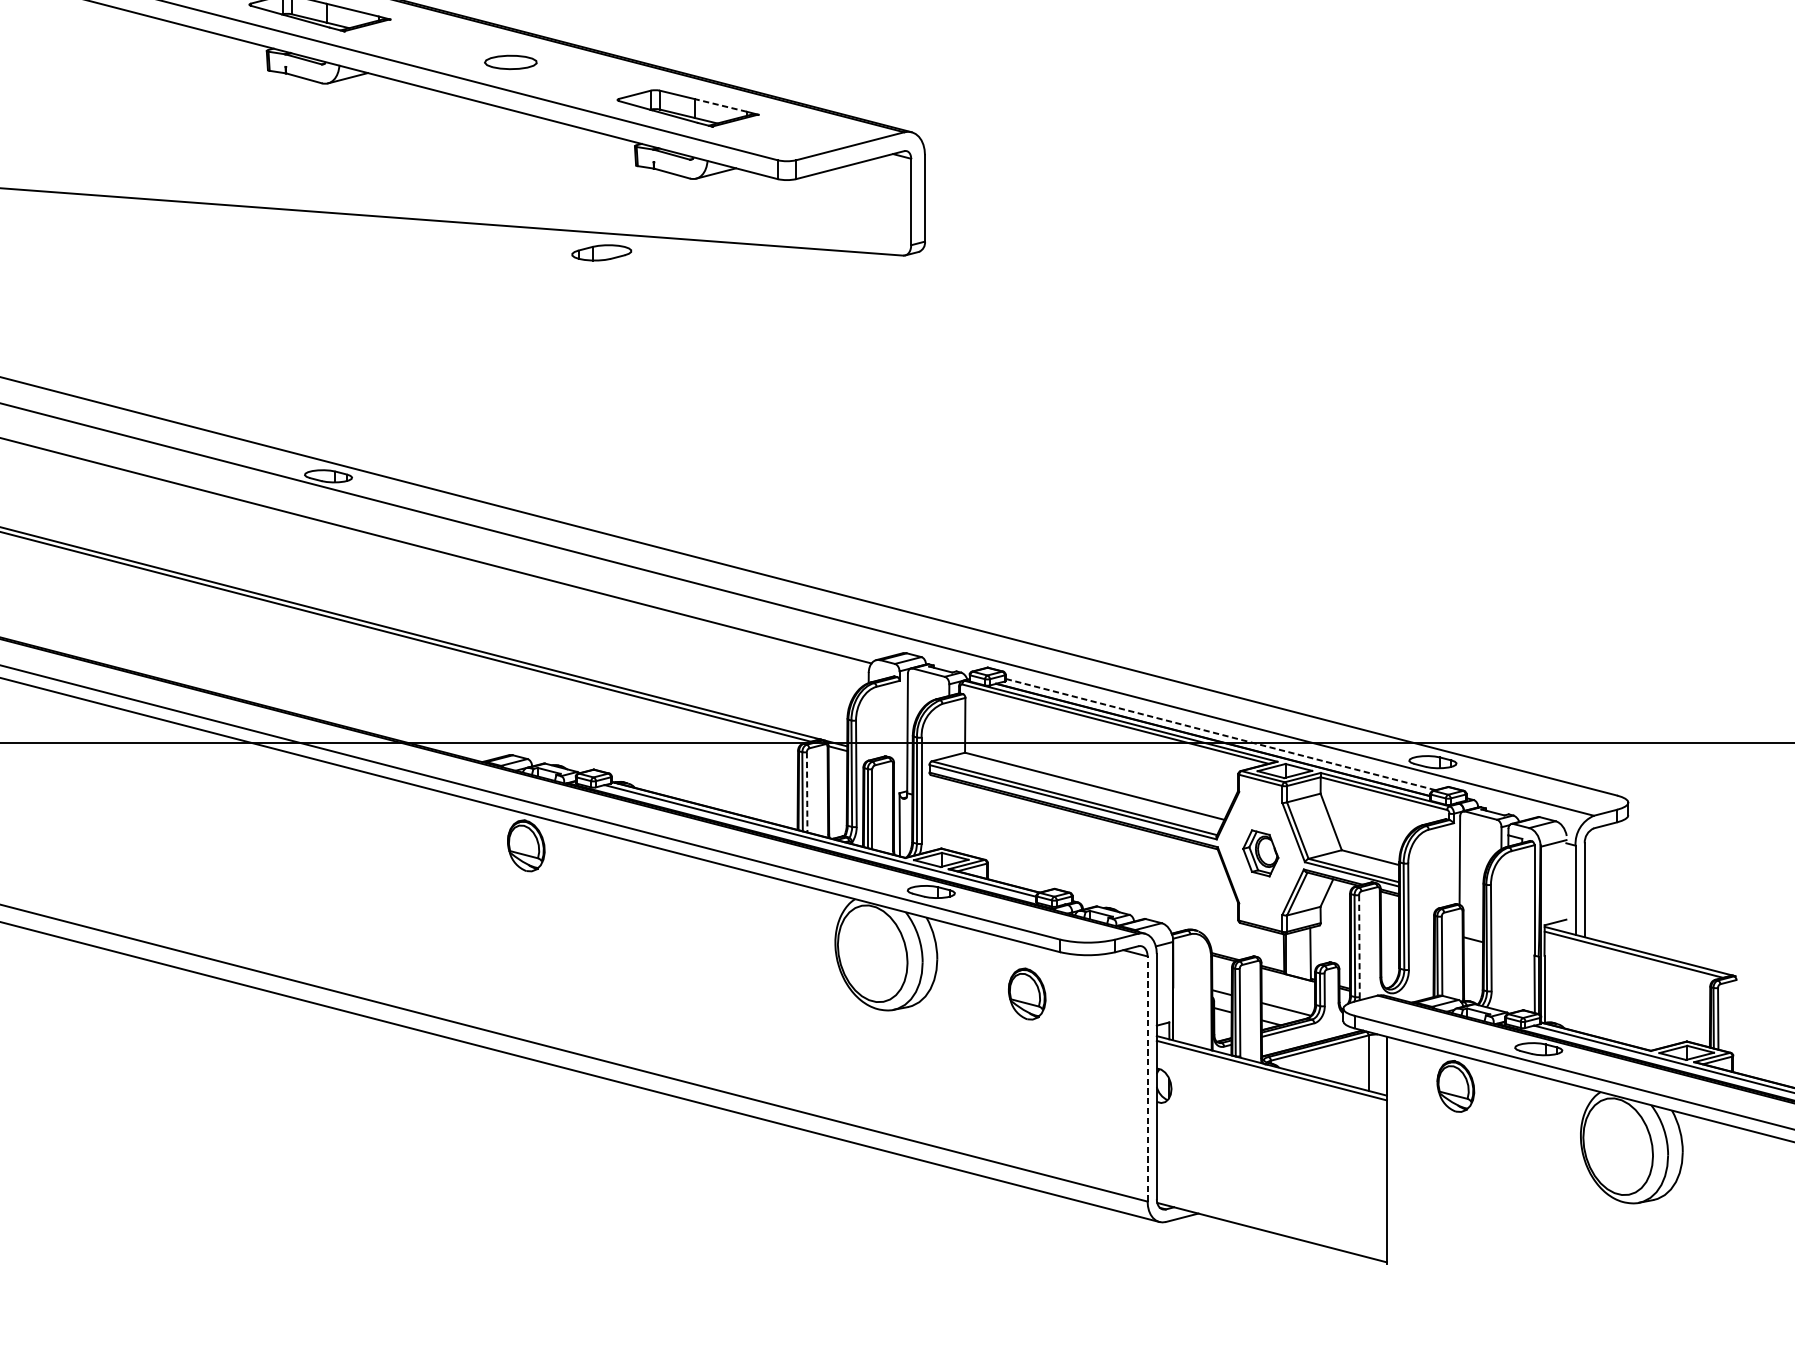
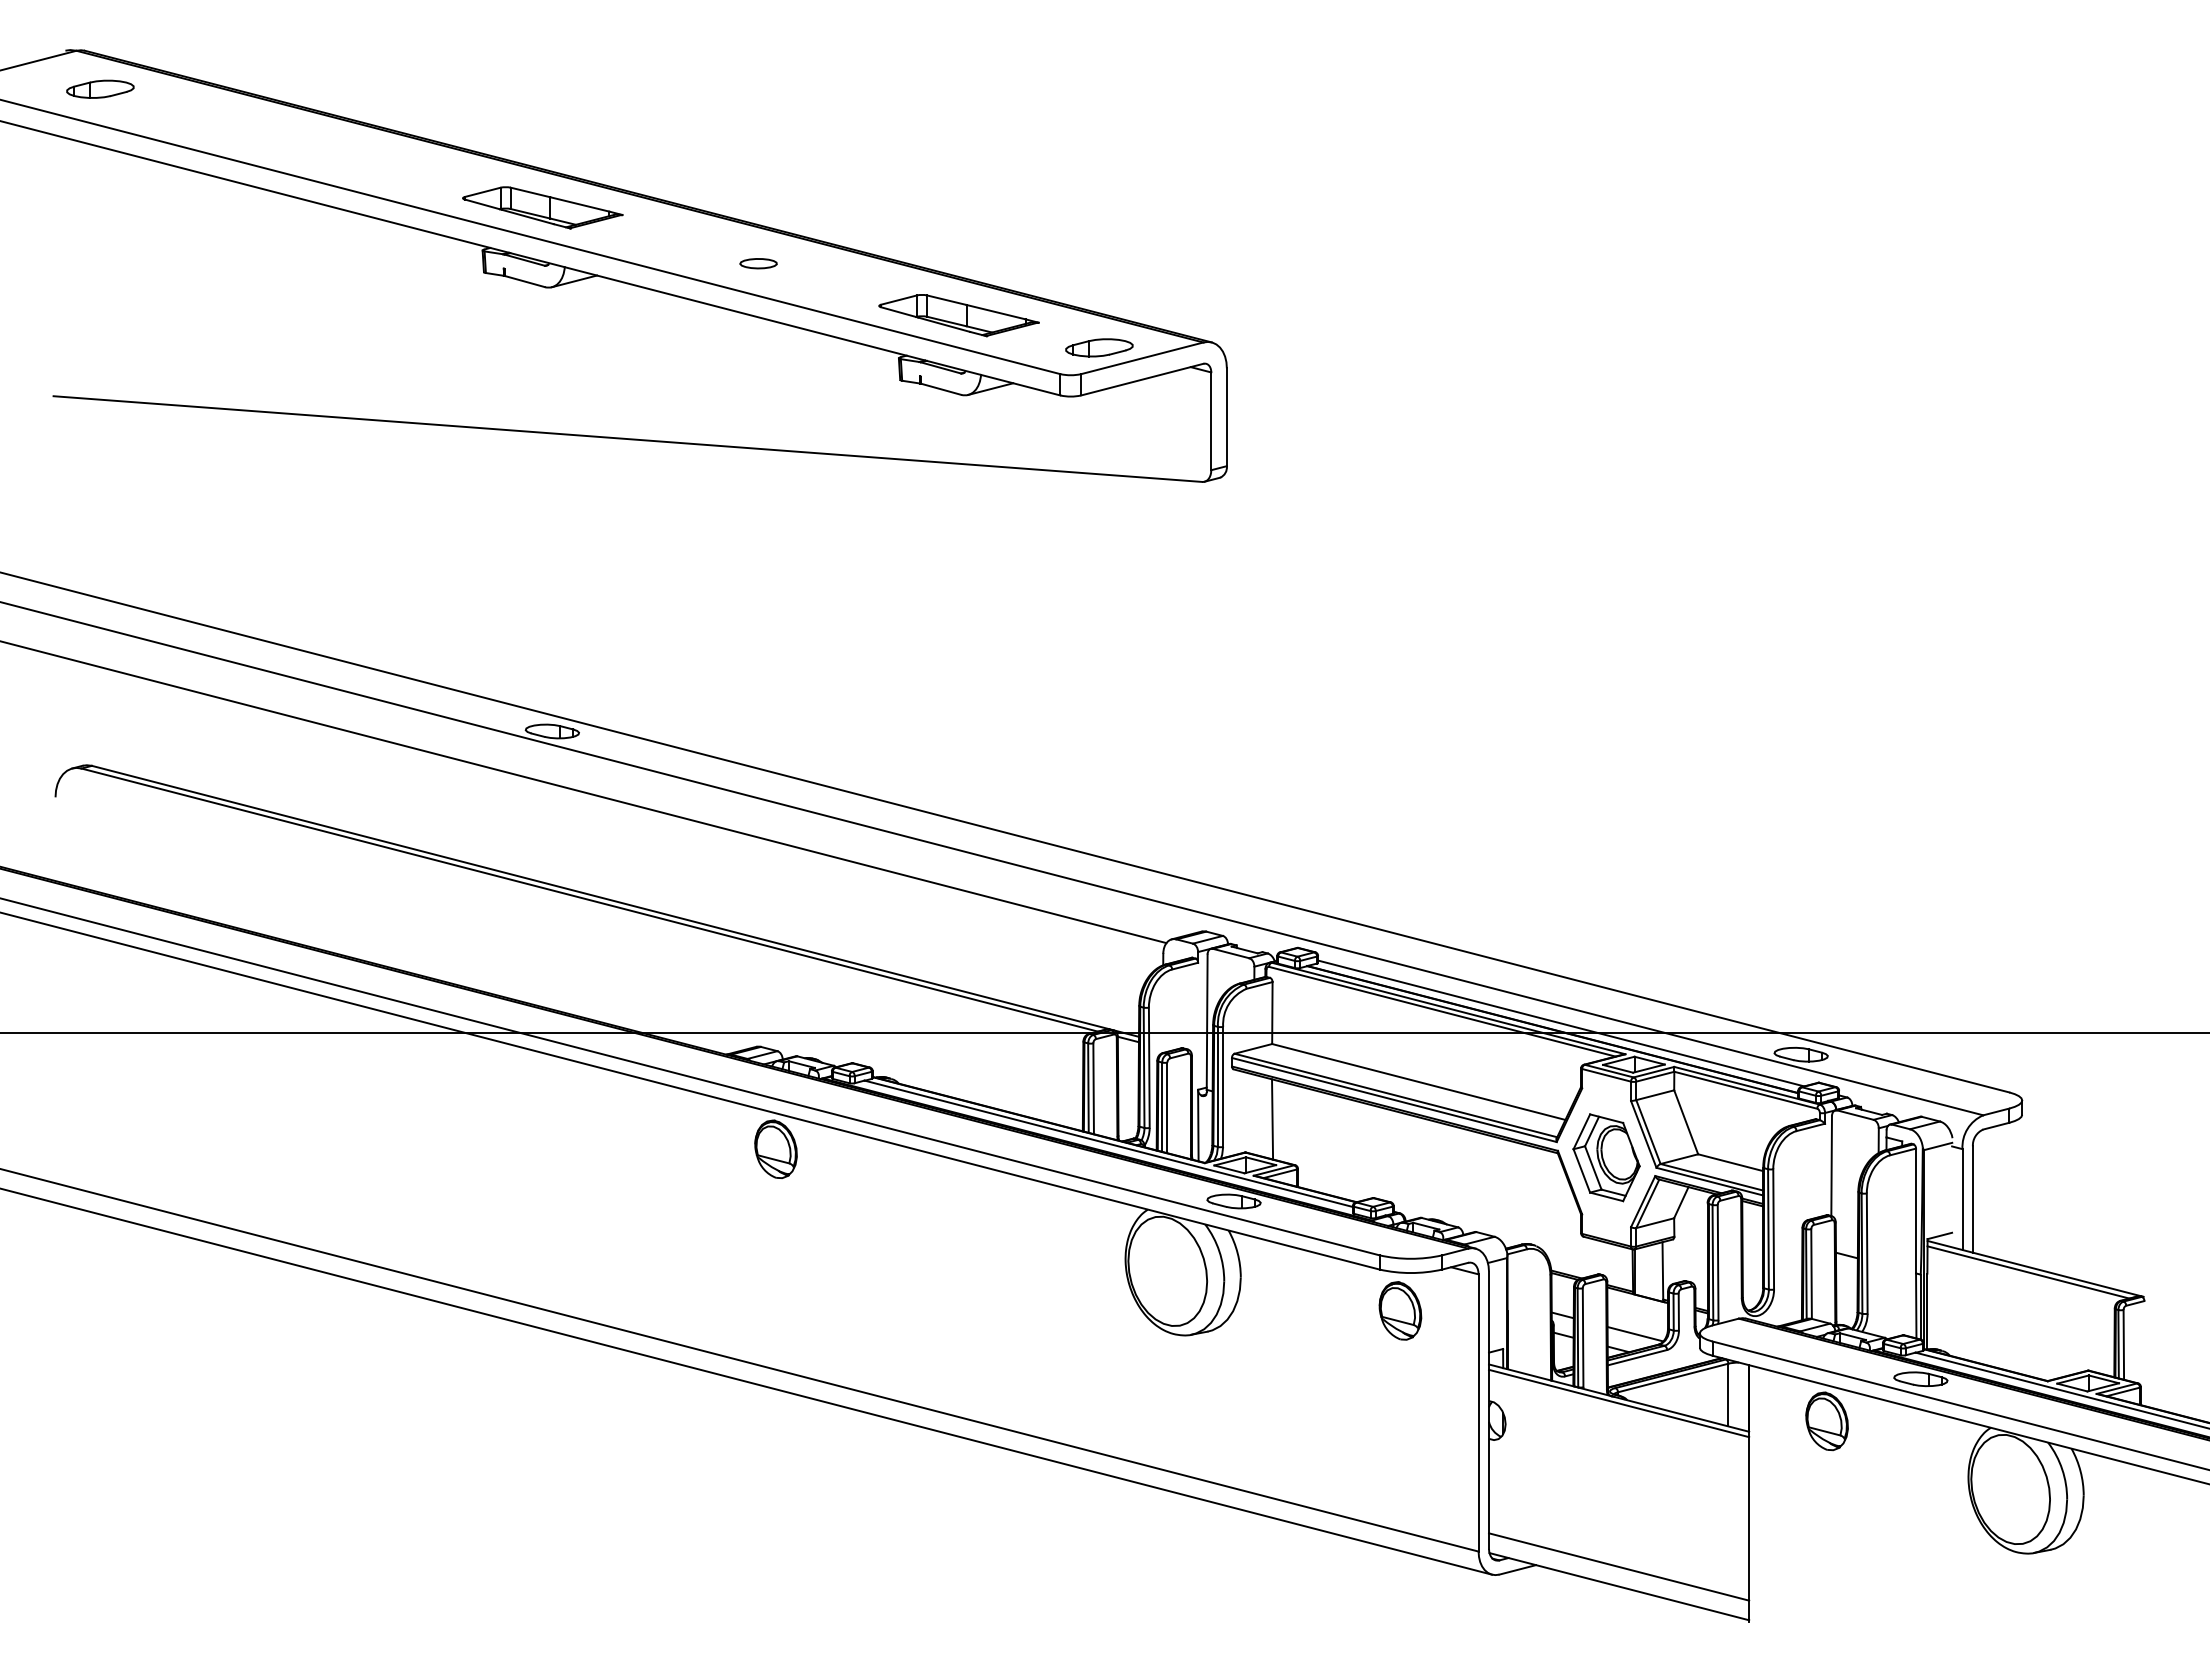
part: (510, 62) -> (758, 263), size x0.62
line: (720, 105) -> (995, 312), dashed -> solid
part: (601, 252) -> (1099, 347), moved
line: (1220, 734) -> (1560, 1023), dashed -> solid
line: (807, 792) -> (1093, 1089), dashed -> solid
line: (965, 819) -> (1272, 1119), added
part: (1260, 853) -> (1606, 1157), size x1.67
line: (1359, 945) -> (1718, 1262), dashed -> solid
part: (1027, 993) -> (1400, 1310), moved
line: (1147, 1078) -> (1478, 1412), dashed -> solid
line: (1272, 1214) -> (1619, 1566), added

